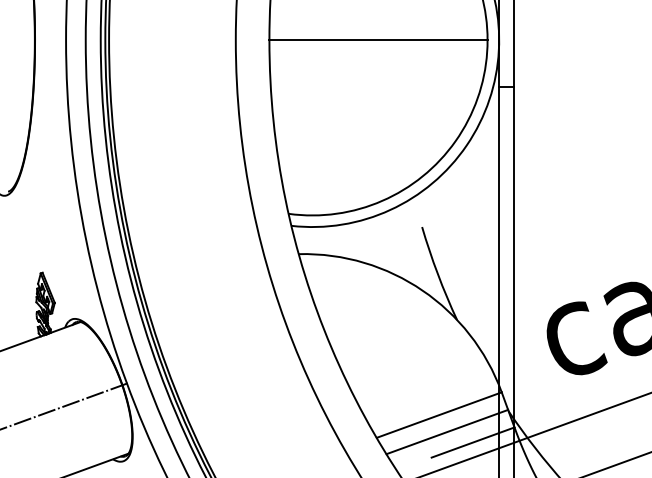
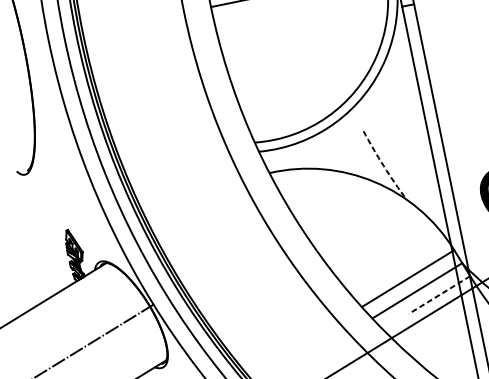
arc: (437, 274) -> (383, 166), solid -> dashed
line: (472, 442) -> (439, 295), solid -> dashed

